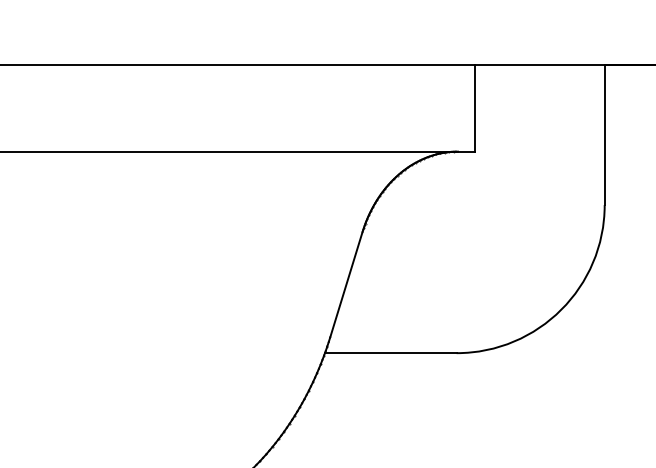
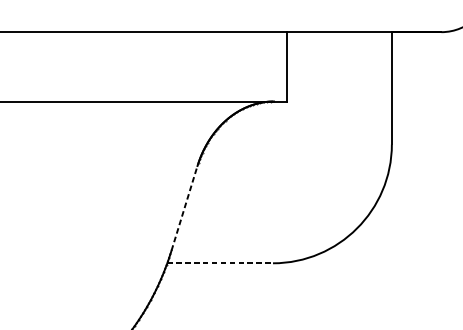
line: (346, 284) -> (184, 208), solid -> dashed
line: (390, 353) -> (219, 263), solid -> dashed

